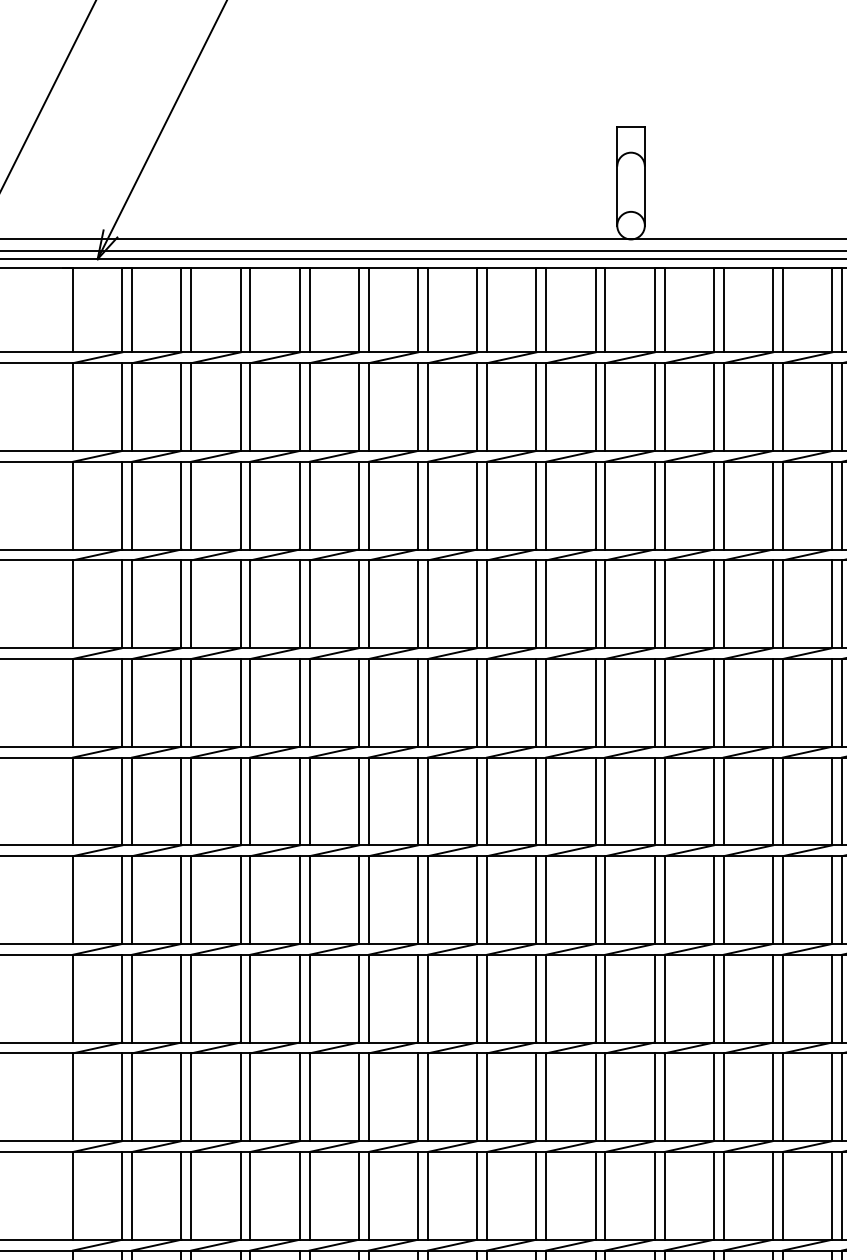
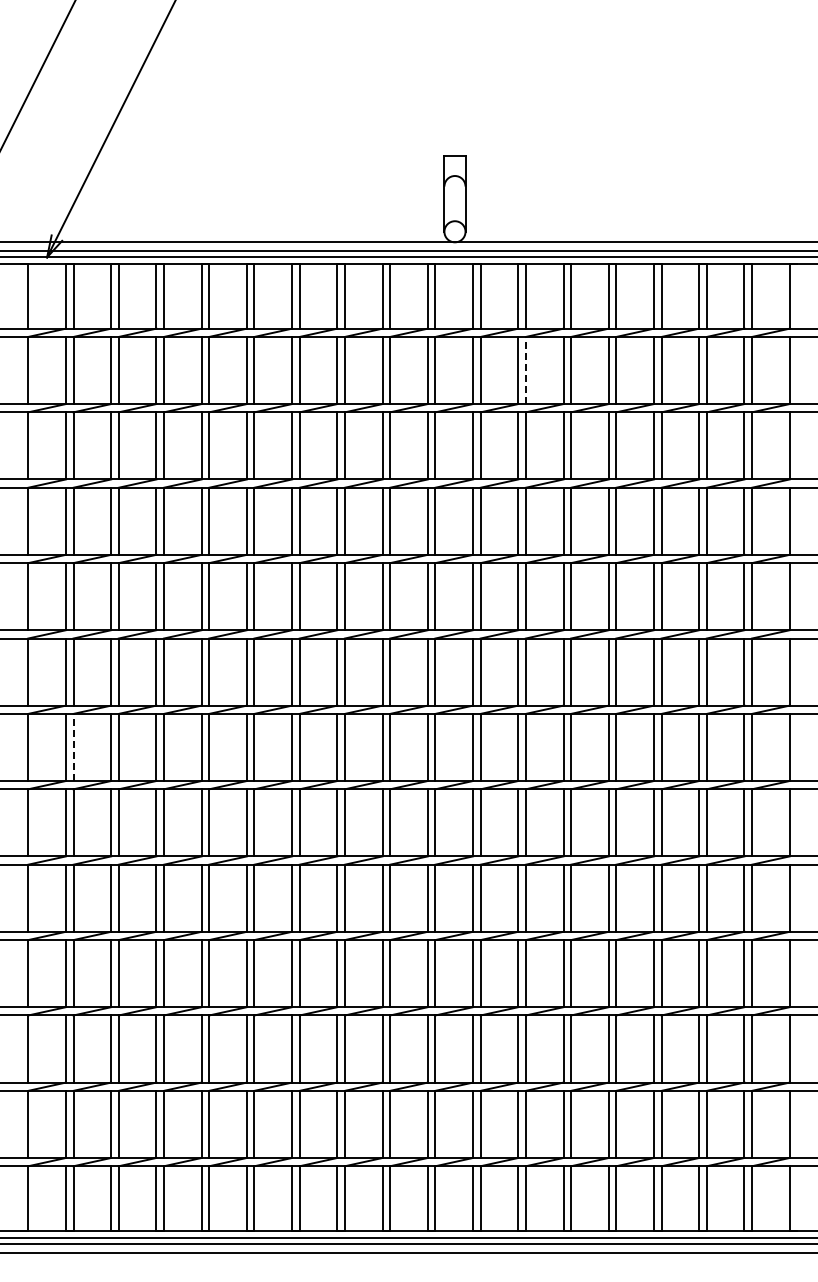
line: (723, 407) -> (525, 370), solid -> dashed
line: (132, 900) -> (73, 747), solid -> dashed

